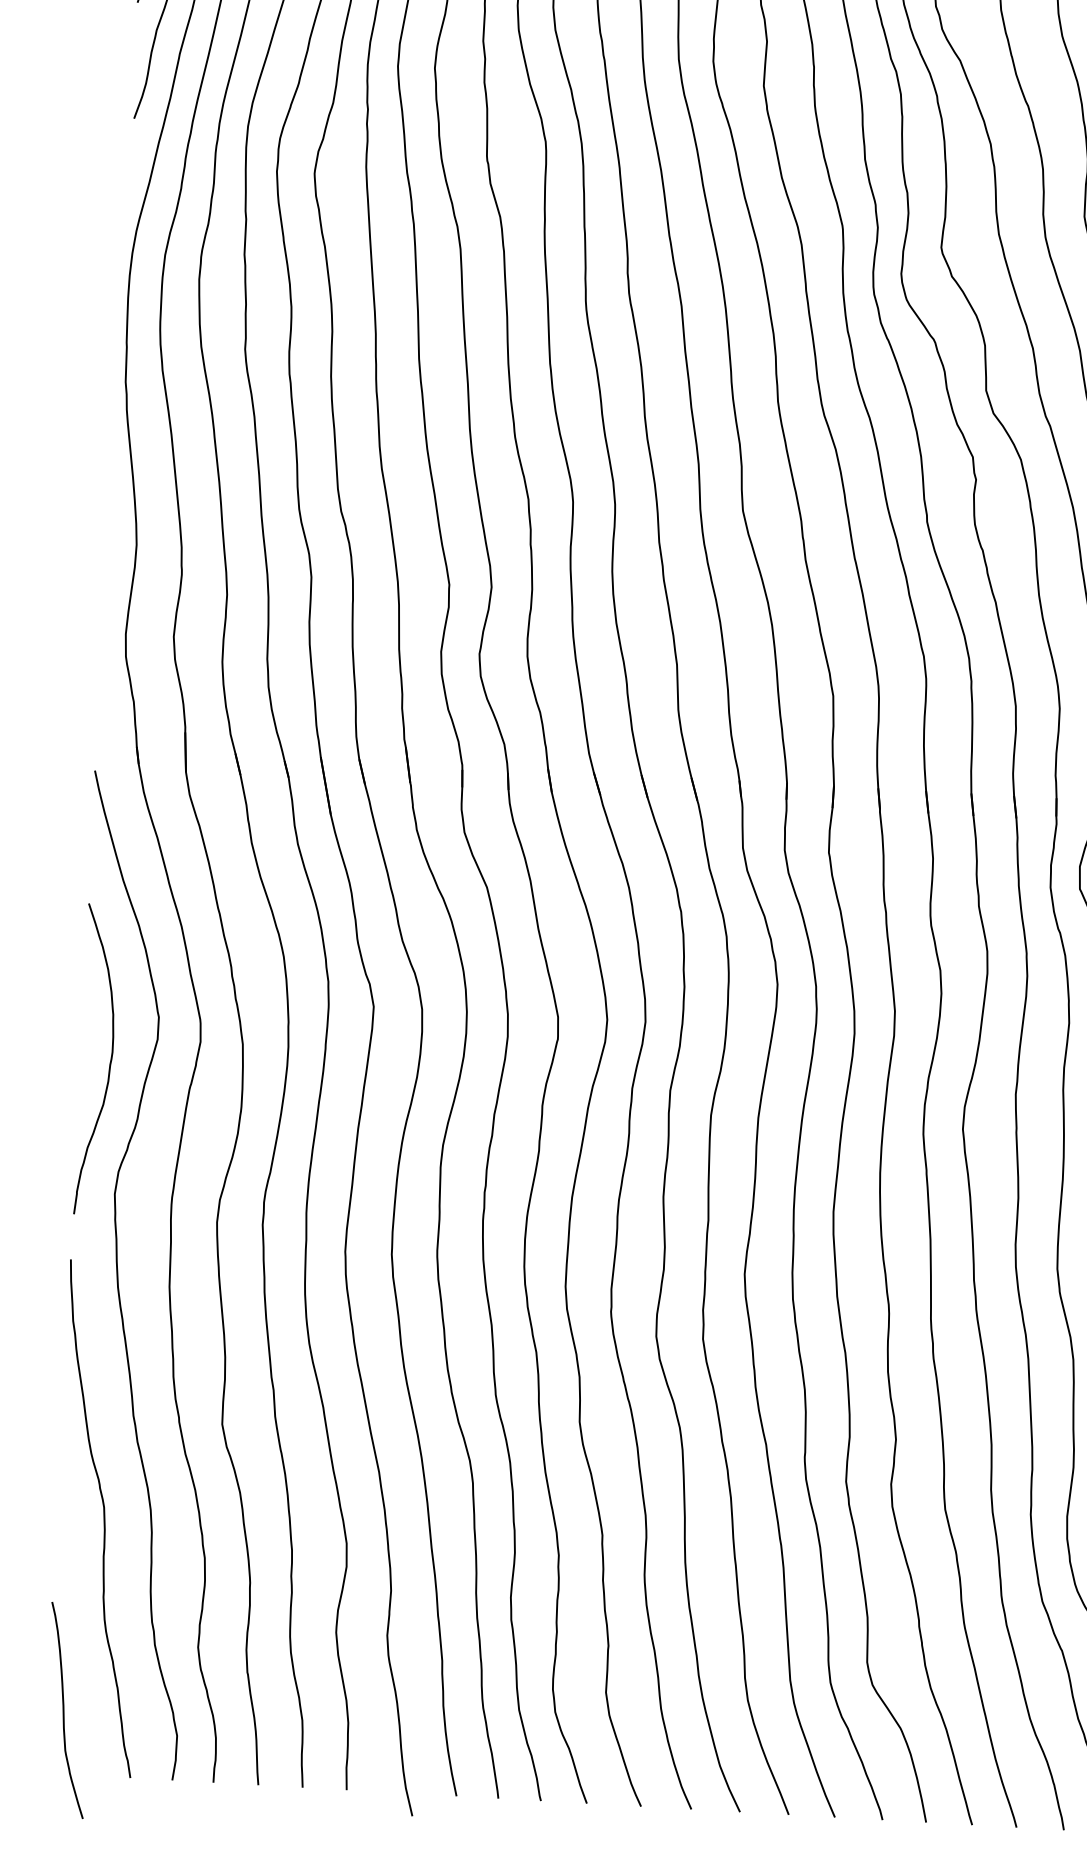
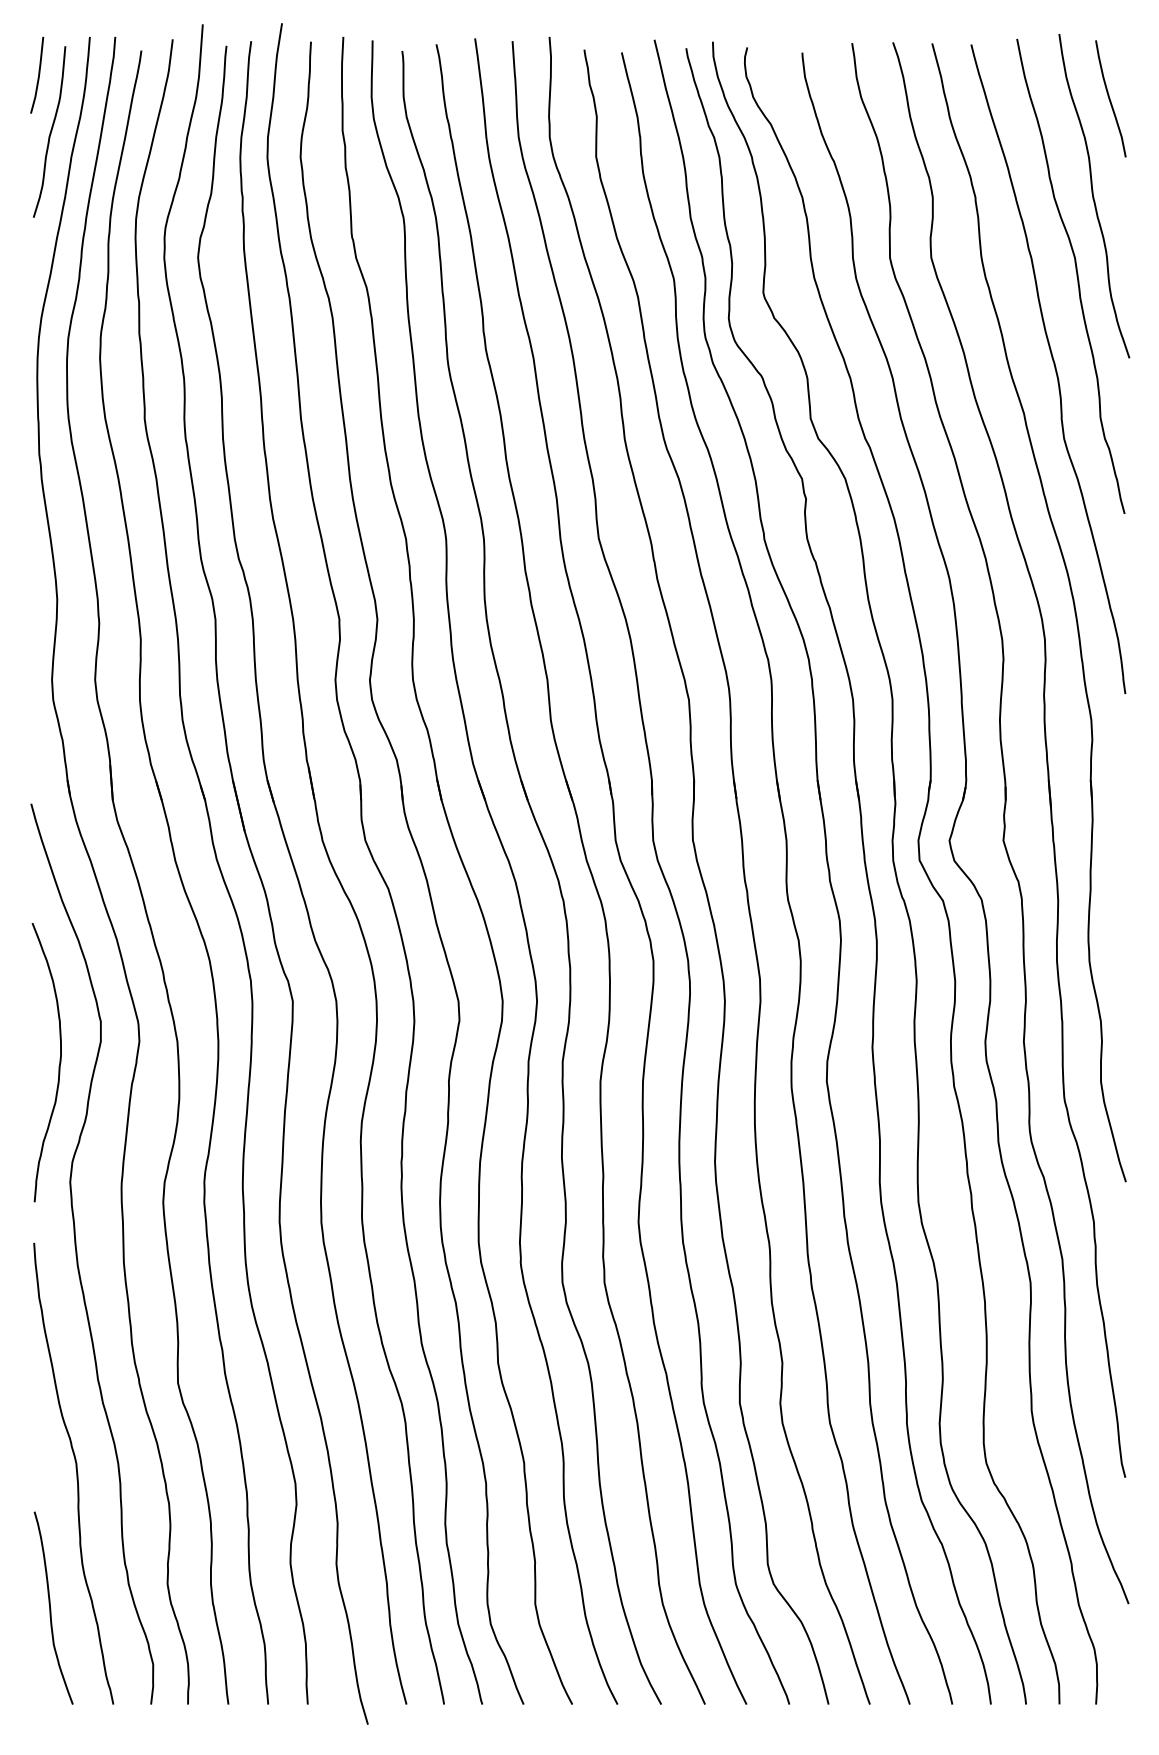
curve: (65, 1710) -> (51, 1608), moved

